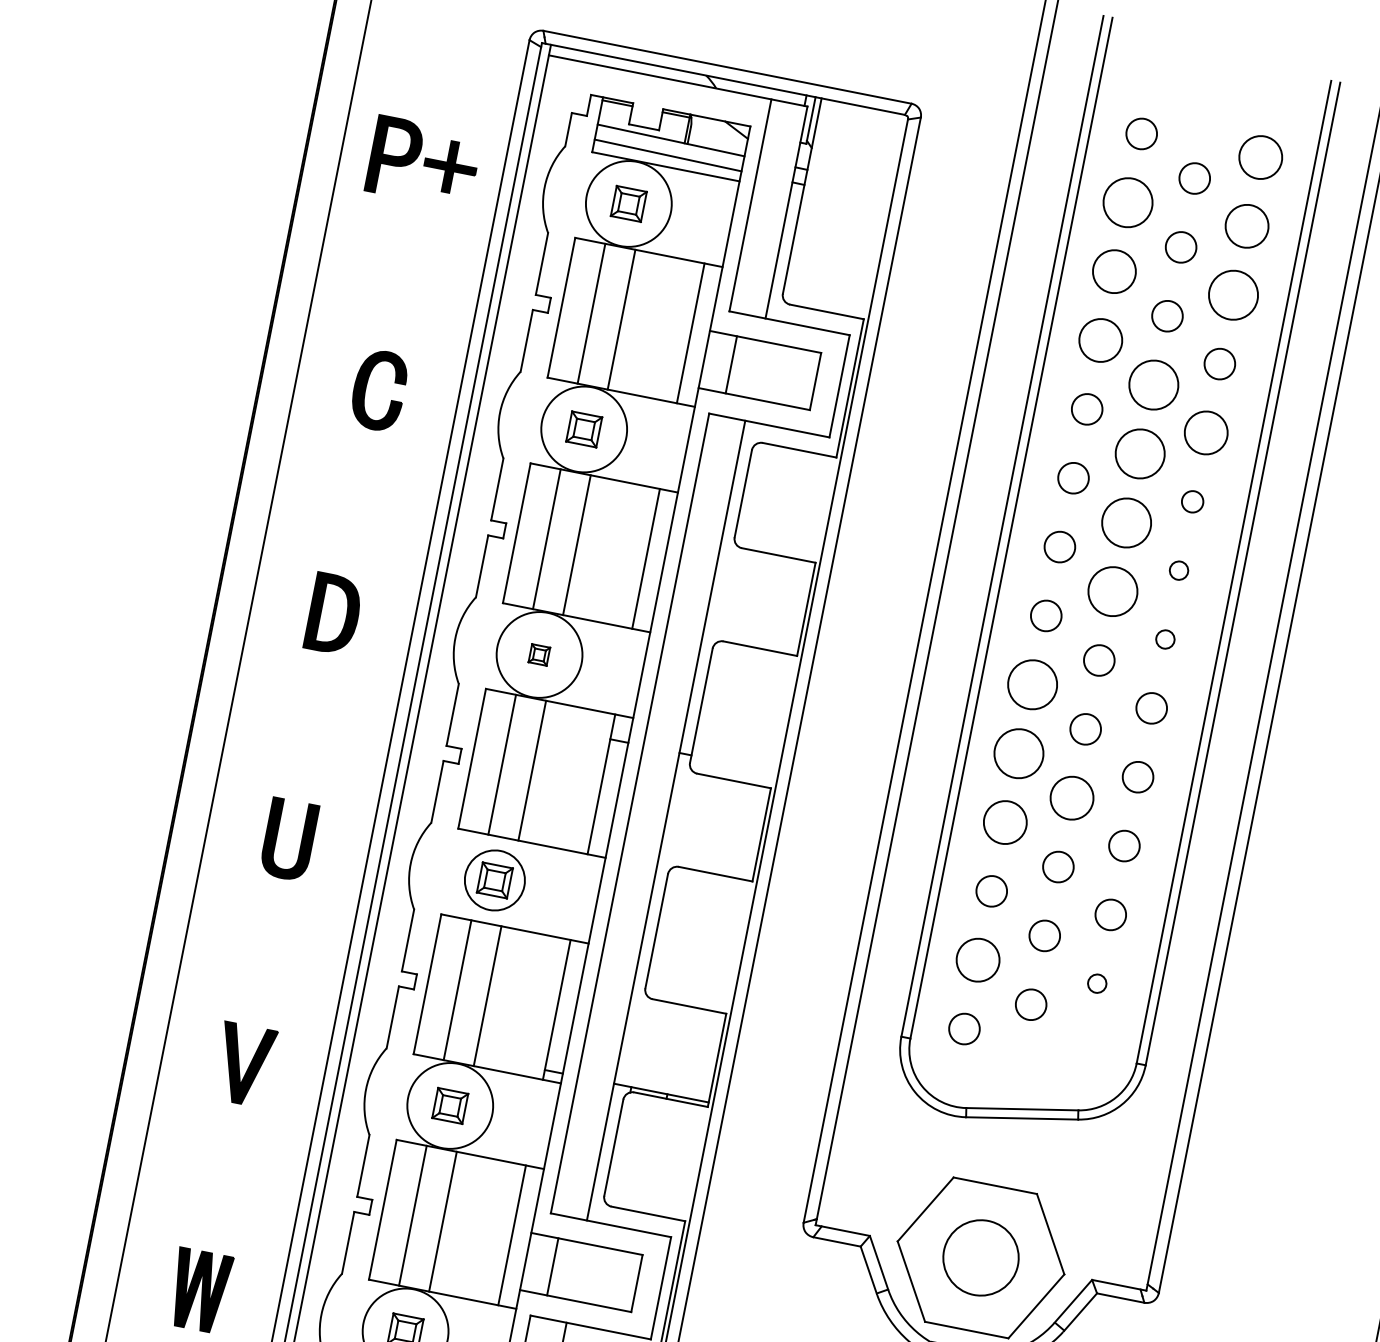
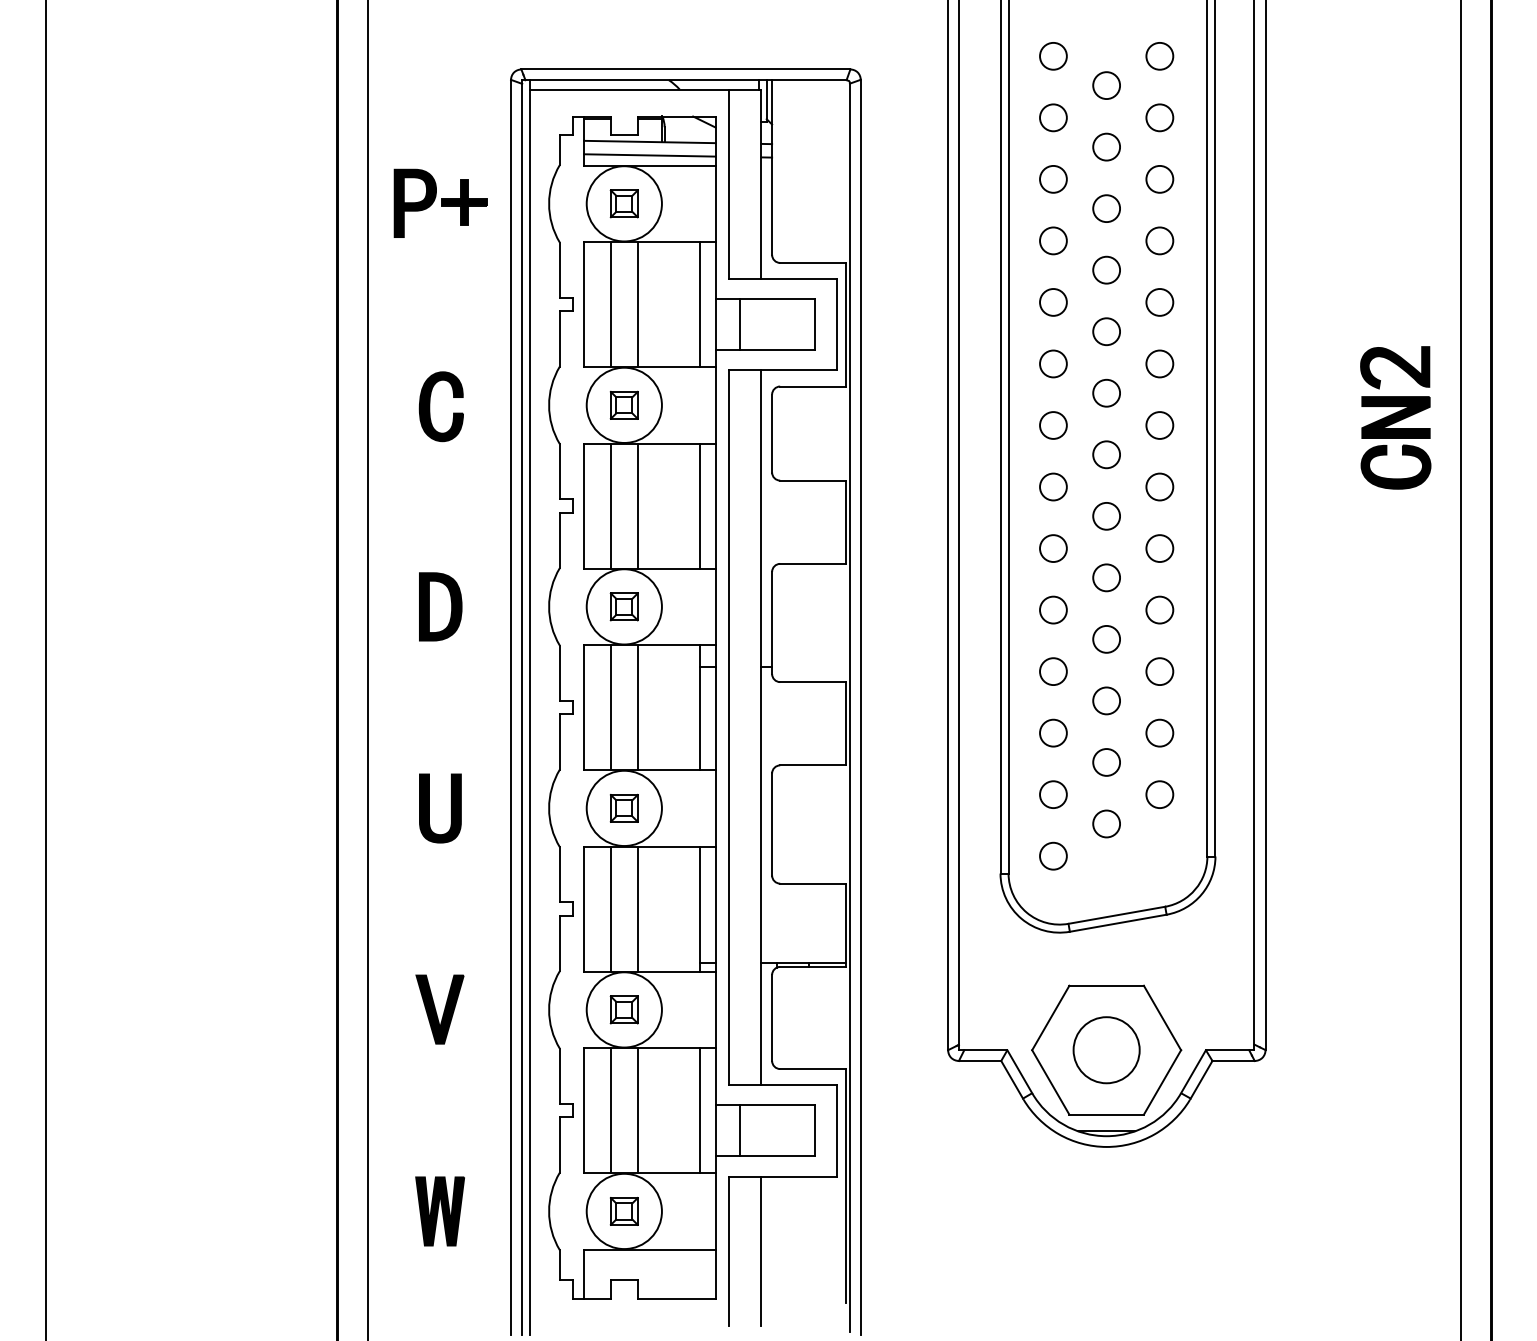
circle: (1260, 156) -> (1159, 55), size x0.71
circle: (1128, 202) -> (1053, 117), size x0.62
circle: (1246, 225) -> (1159, 117), size x0.71
circle: (1114, 270) -> (1053, 178), size x0.71
circle: (1233, 294) -> (1159, 178), size x0.62
circle: (1100, 340) -> (1053, 240), size x0.71
circle: (1153, 384) -> (1106, 269), size x0.62
circle: (1205, 432) -> (1159, 302), size x0.71
circle: (1140, 453) -> (1106, 331), size x0.62
circle: (1192, 501) -> (1159, 363), size x1.43
circle: (1126, 521) -> (1106, 392), size x0.62
circle: (1178, 570) -> (1159, 425), size x1.67
circle: (1112, 591) -> (1106, 454), size x0.62
circle: (1165, 638) -> (1159, 486), size x1.67
part: (538, 654) -> (623, 606), size x1.67
circle: (1032, 684) -> (1053, 548), size x0.62
circle: (1019, 752) -> (1053, 609), size x0.62
circle: (1072, 797) -> (1106, 638), size x0.71
circle: (1005, 822) -> (1053, 671), size x0.71
circle: (493, 880) -> (623, 808), size x1.43
circle: (978, 959) -> (1053, 794), size x0.71
circle: (1096, 983) -> (1159, 794), size x1.67

